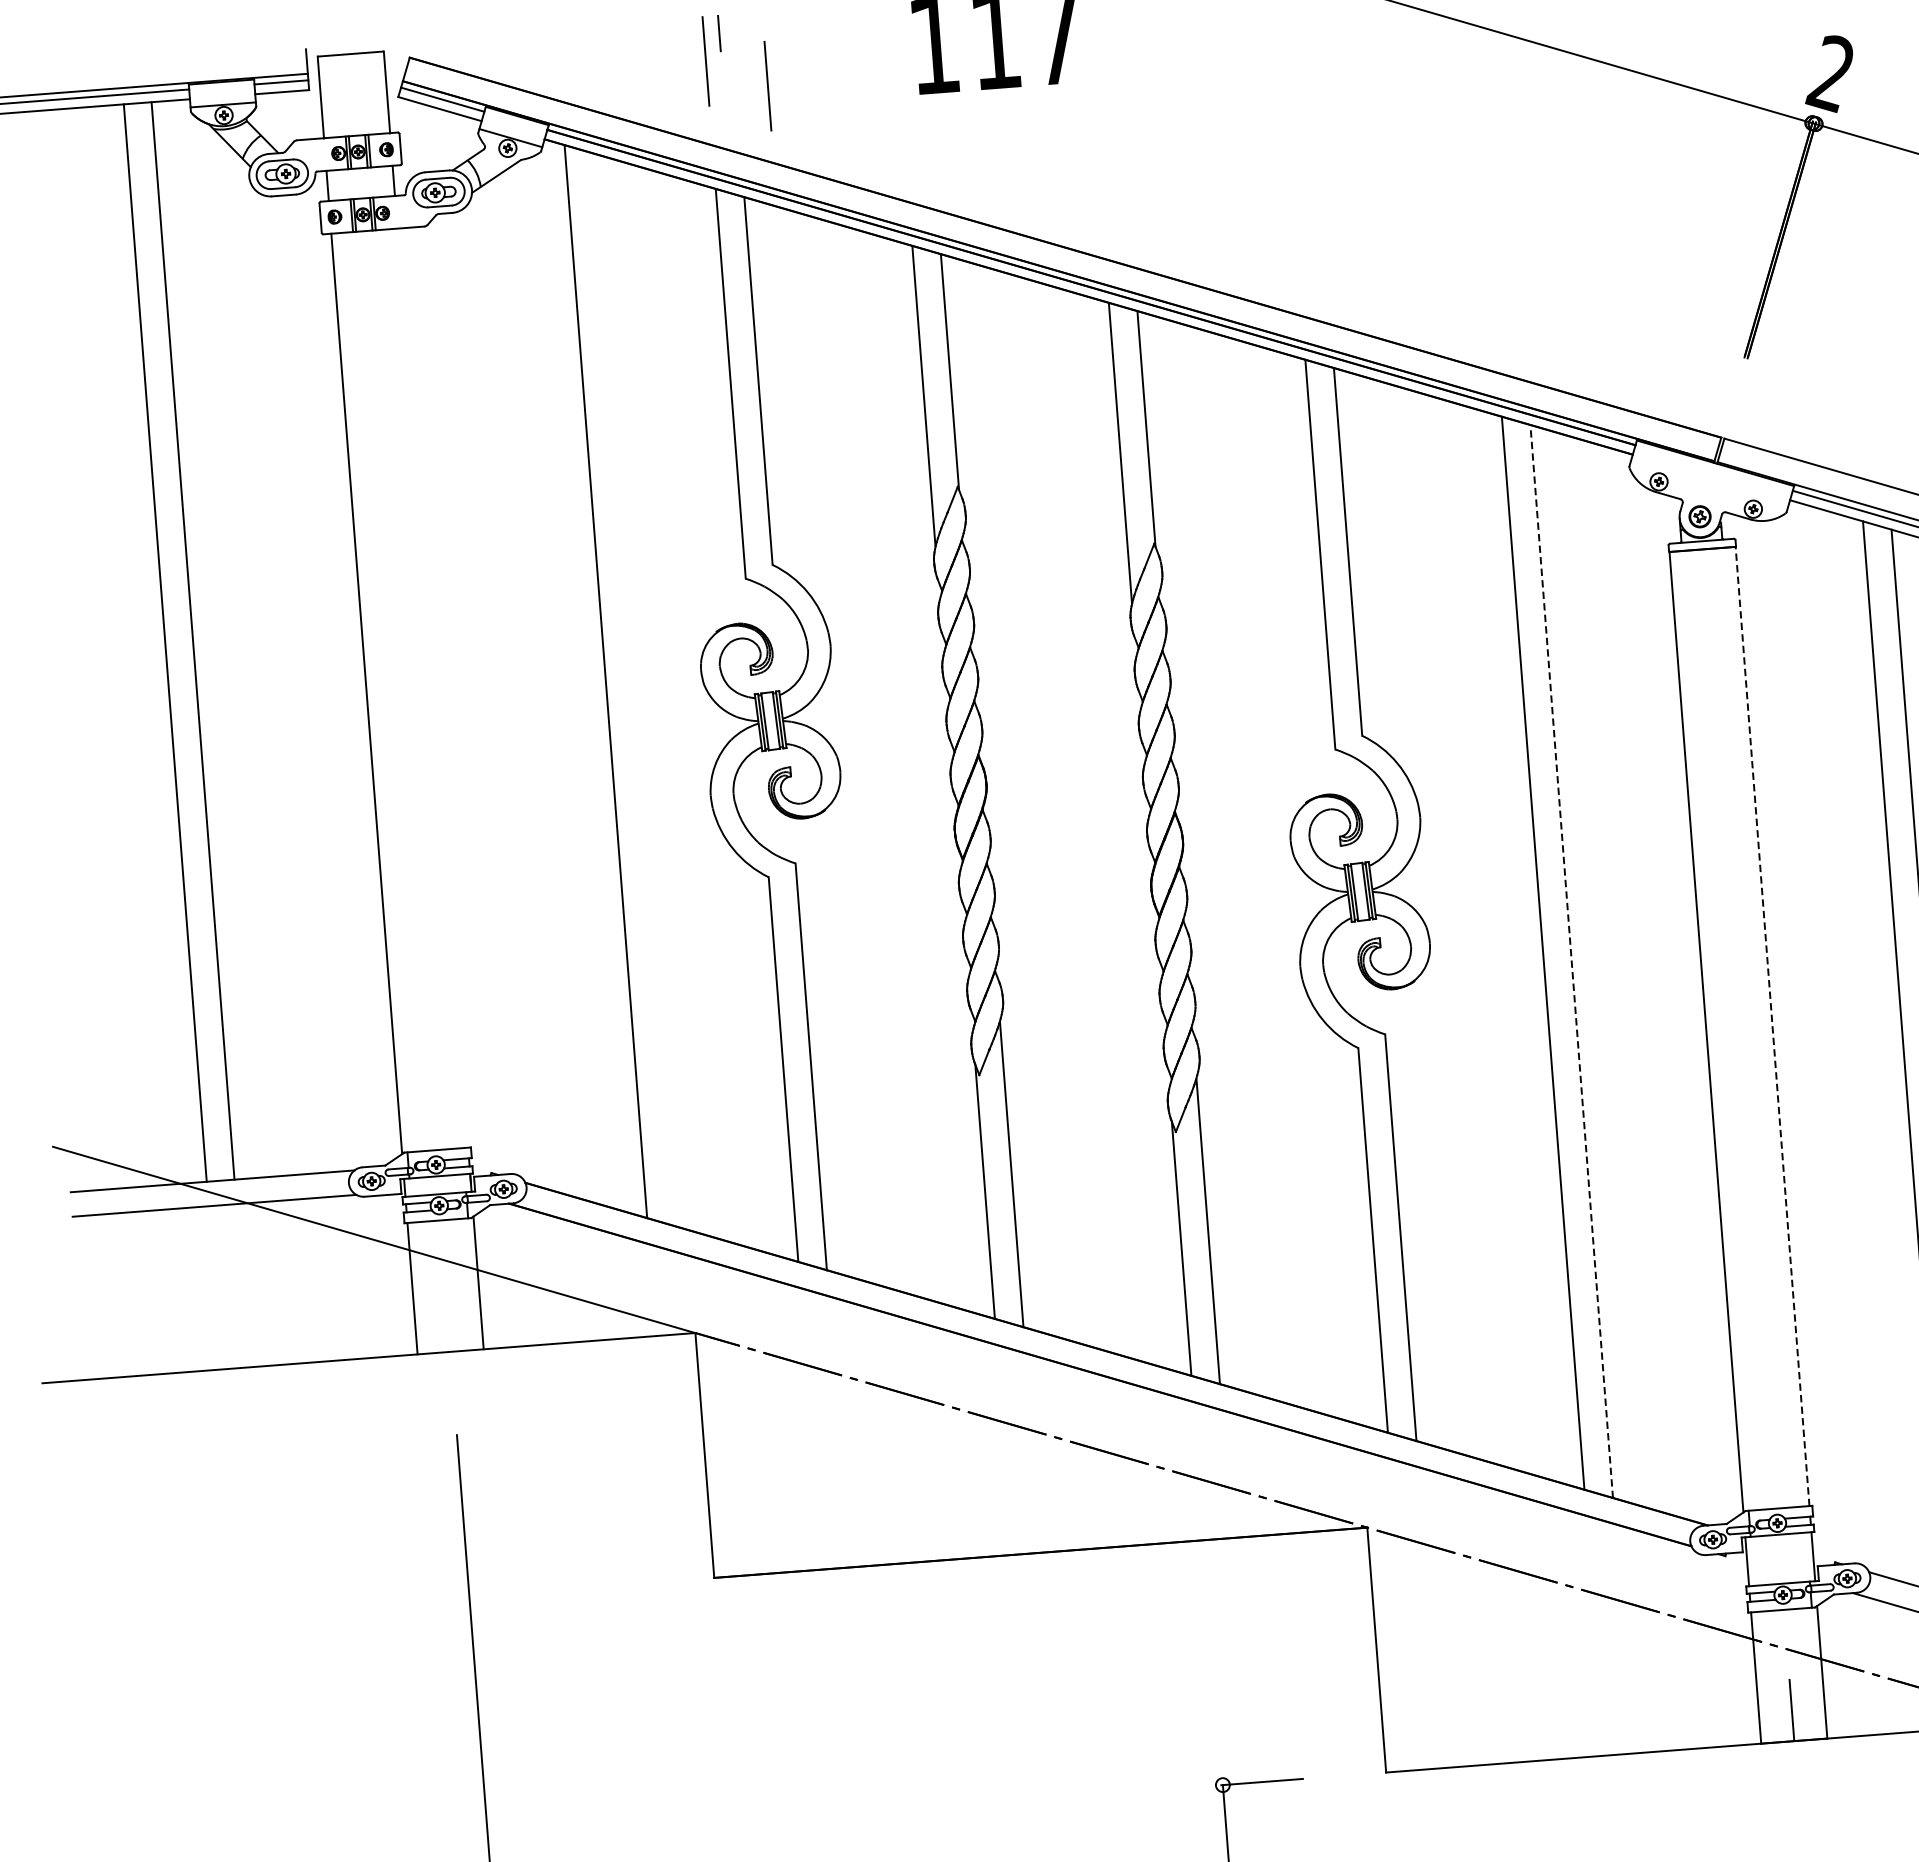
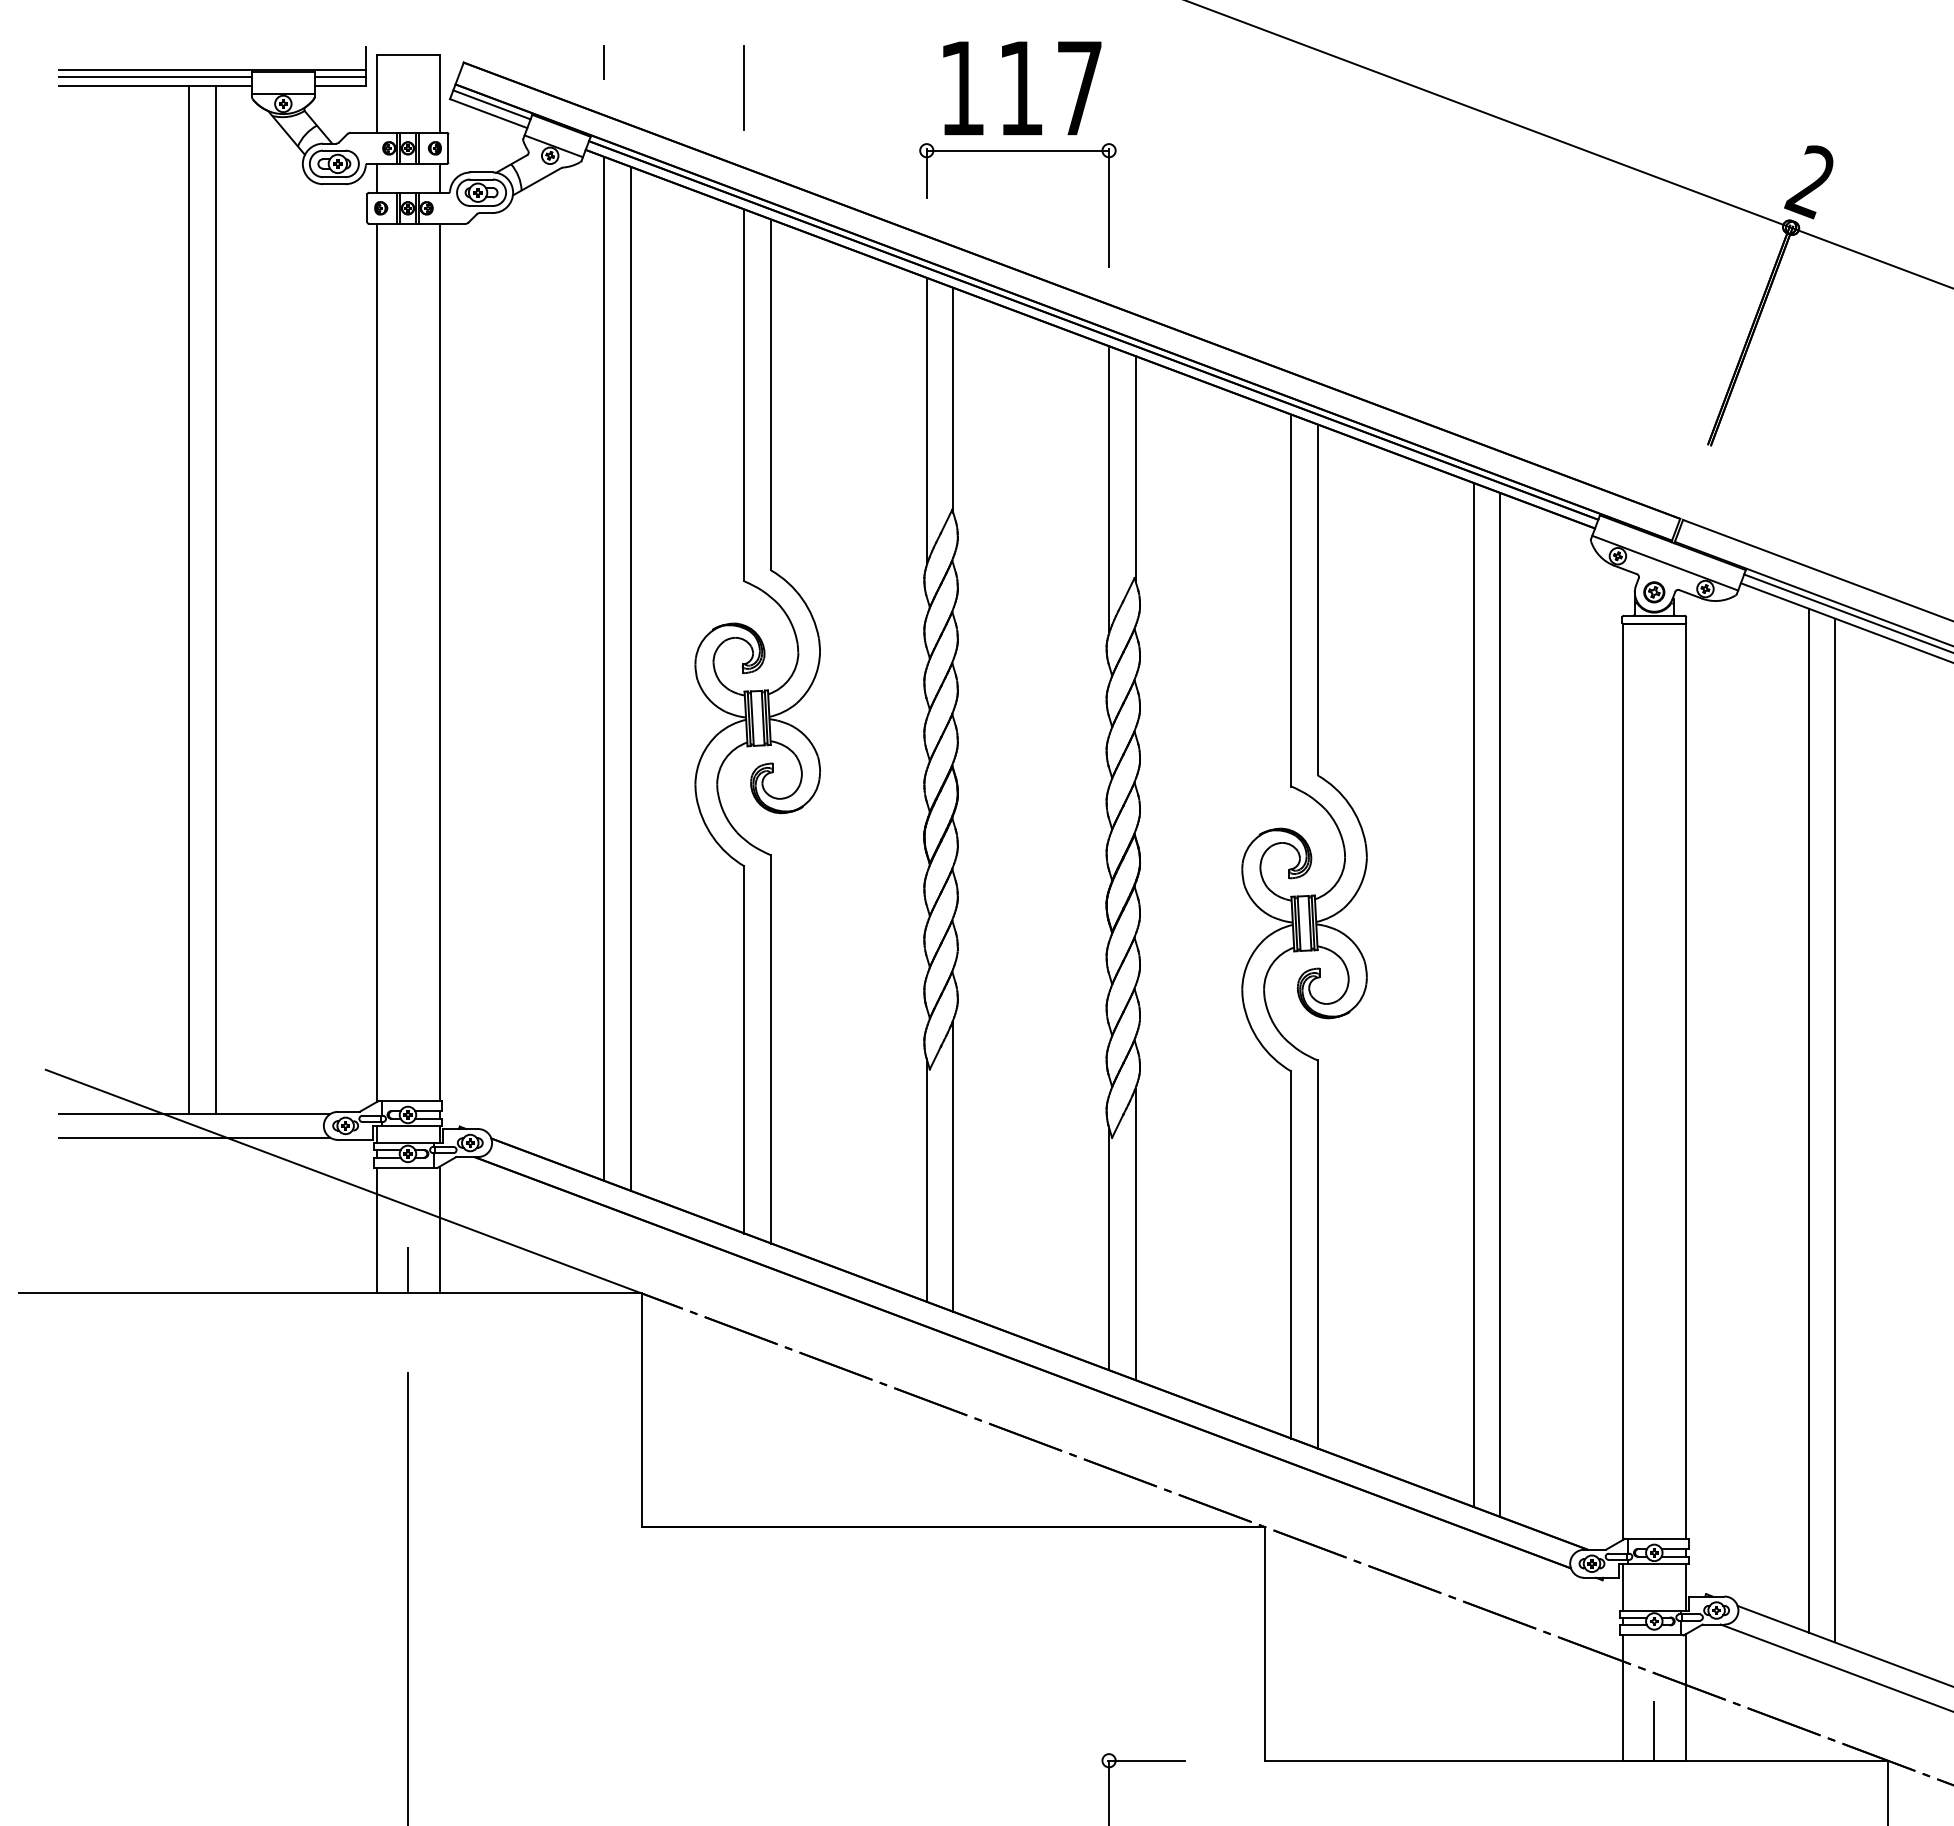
line: (718, 33) -> (603, 62), moved
line: (766, 85) -> (800, 115), removed
part: (997, 106) -> (1017, 151), added
line: (1709, 484) -> (1665, 562), added
line: (432, 687) -> (439, 661), added
line: (634, 689) -> (630, 678), added
line: (1572, 961) -> (1500, 1004), dashed -> solid
line: (1772, 1026) -> (1685, 1081), dashed -> solid
line: (448, 1327) -> (407, 1270), added

